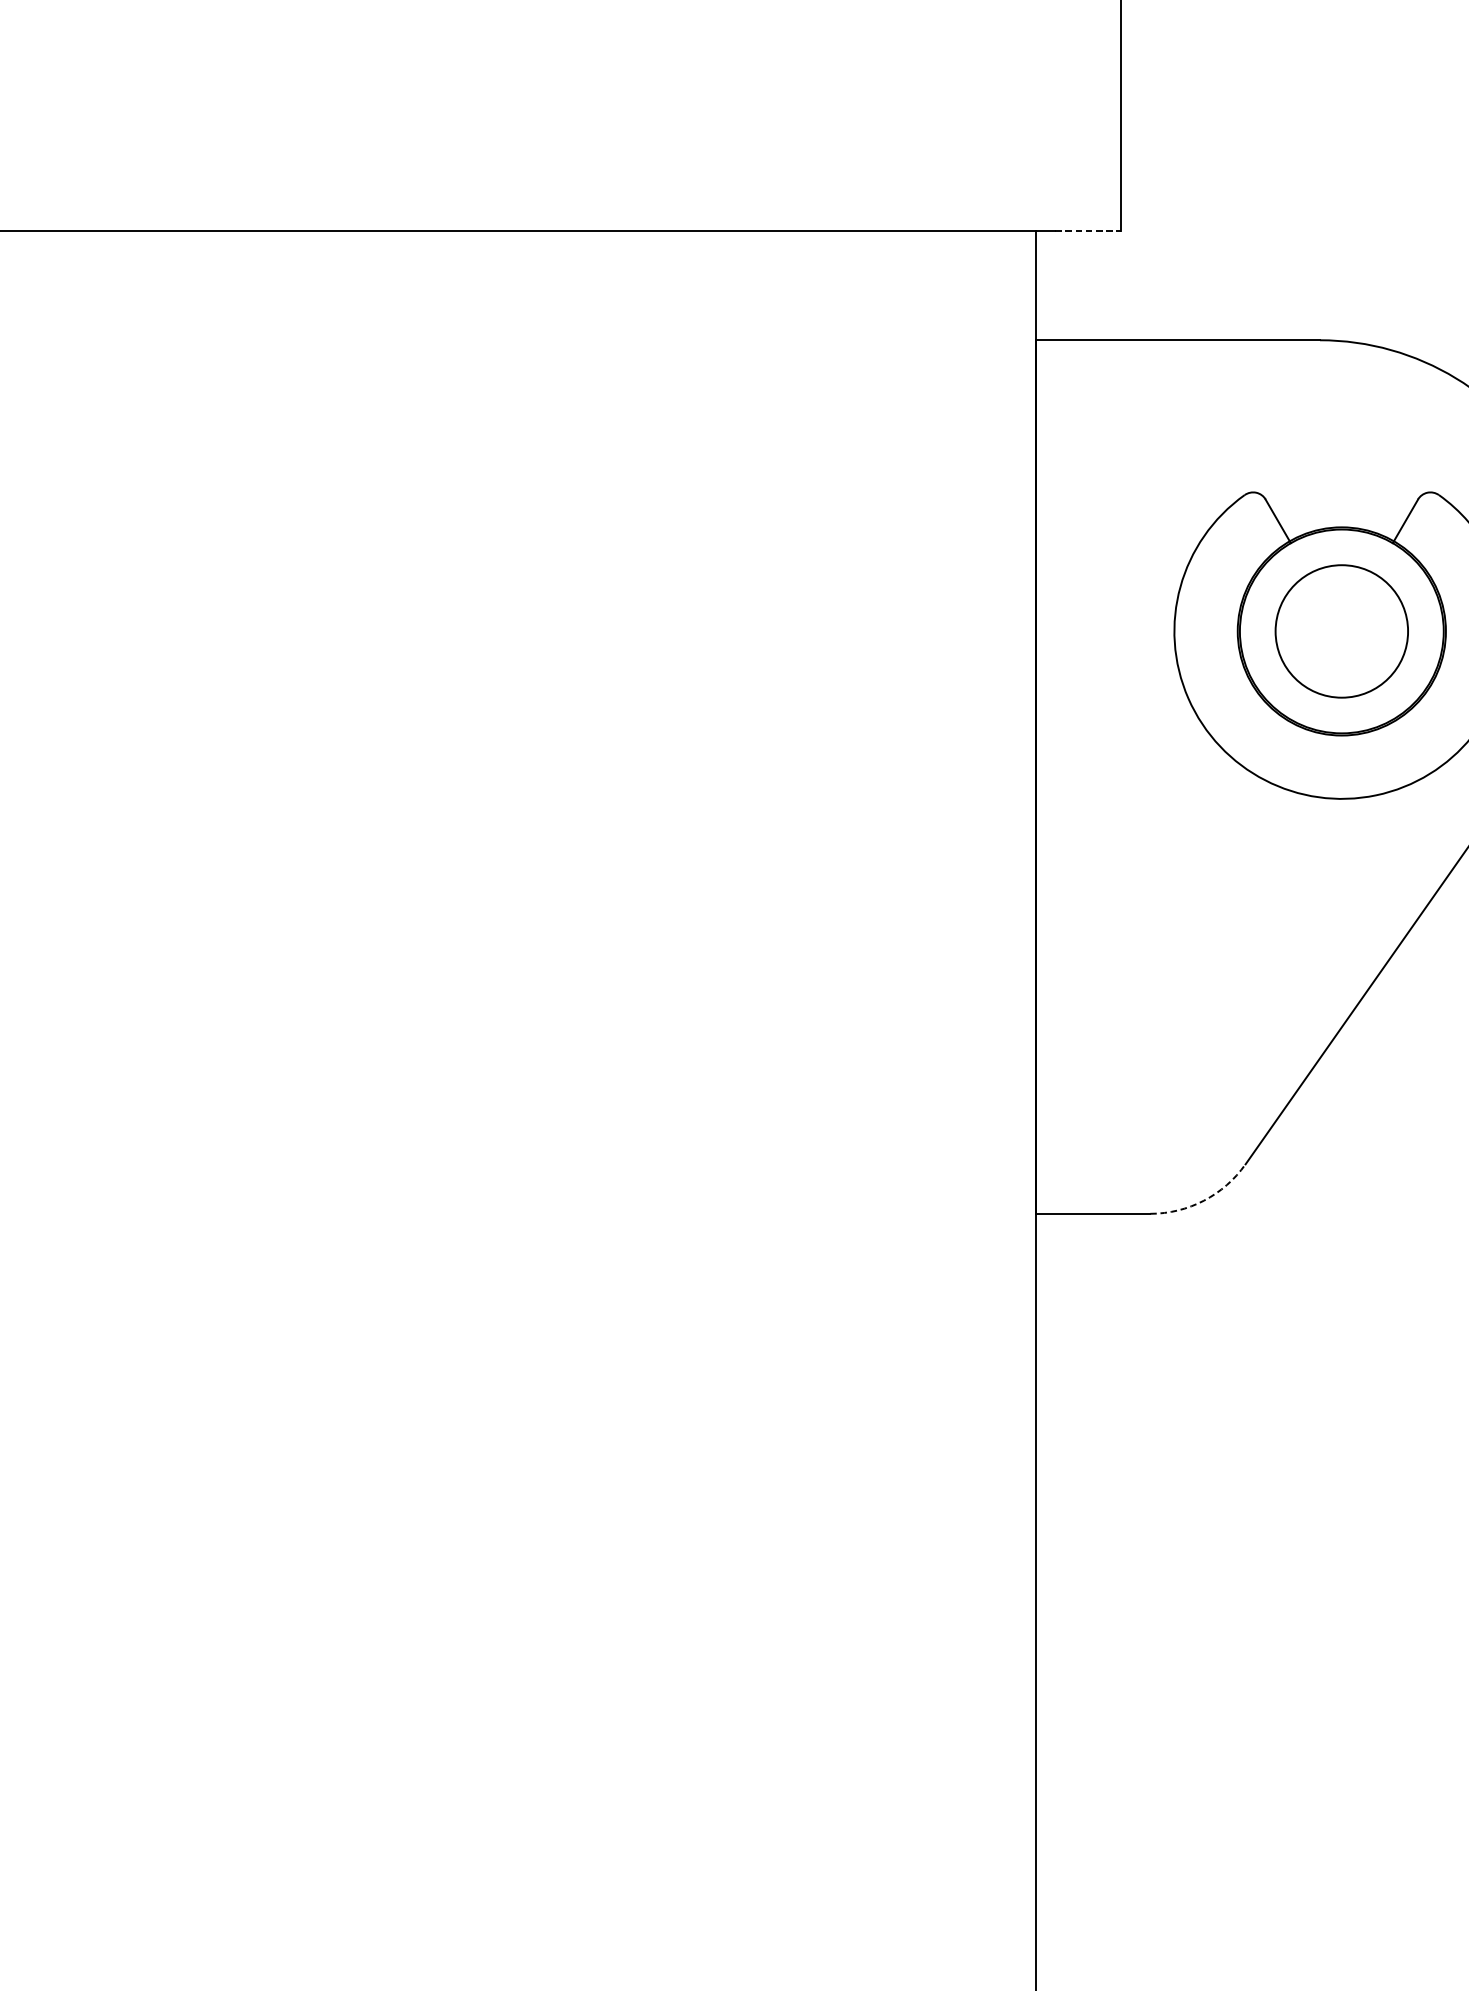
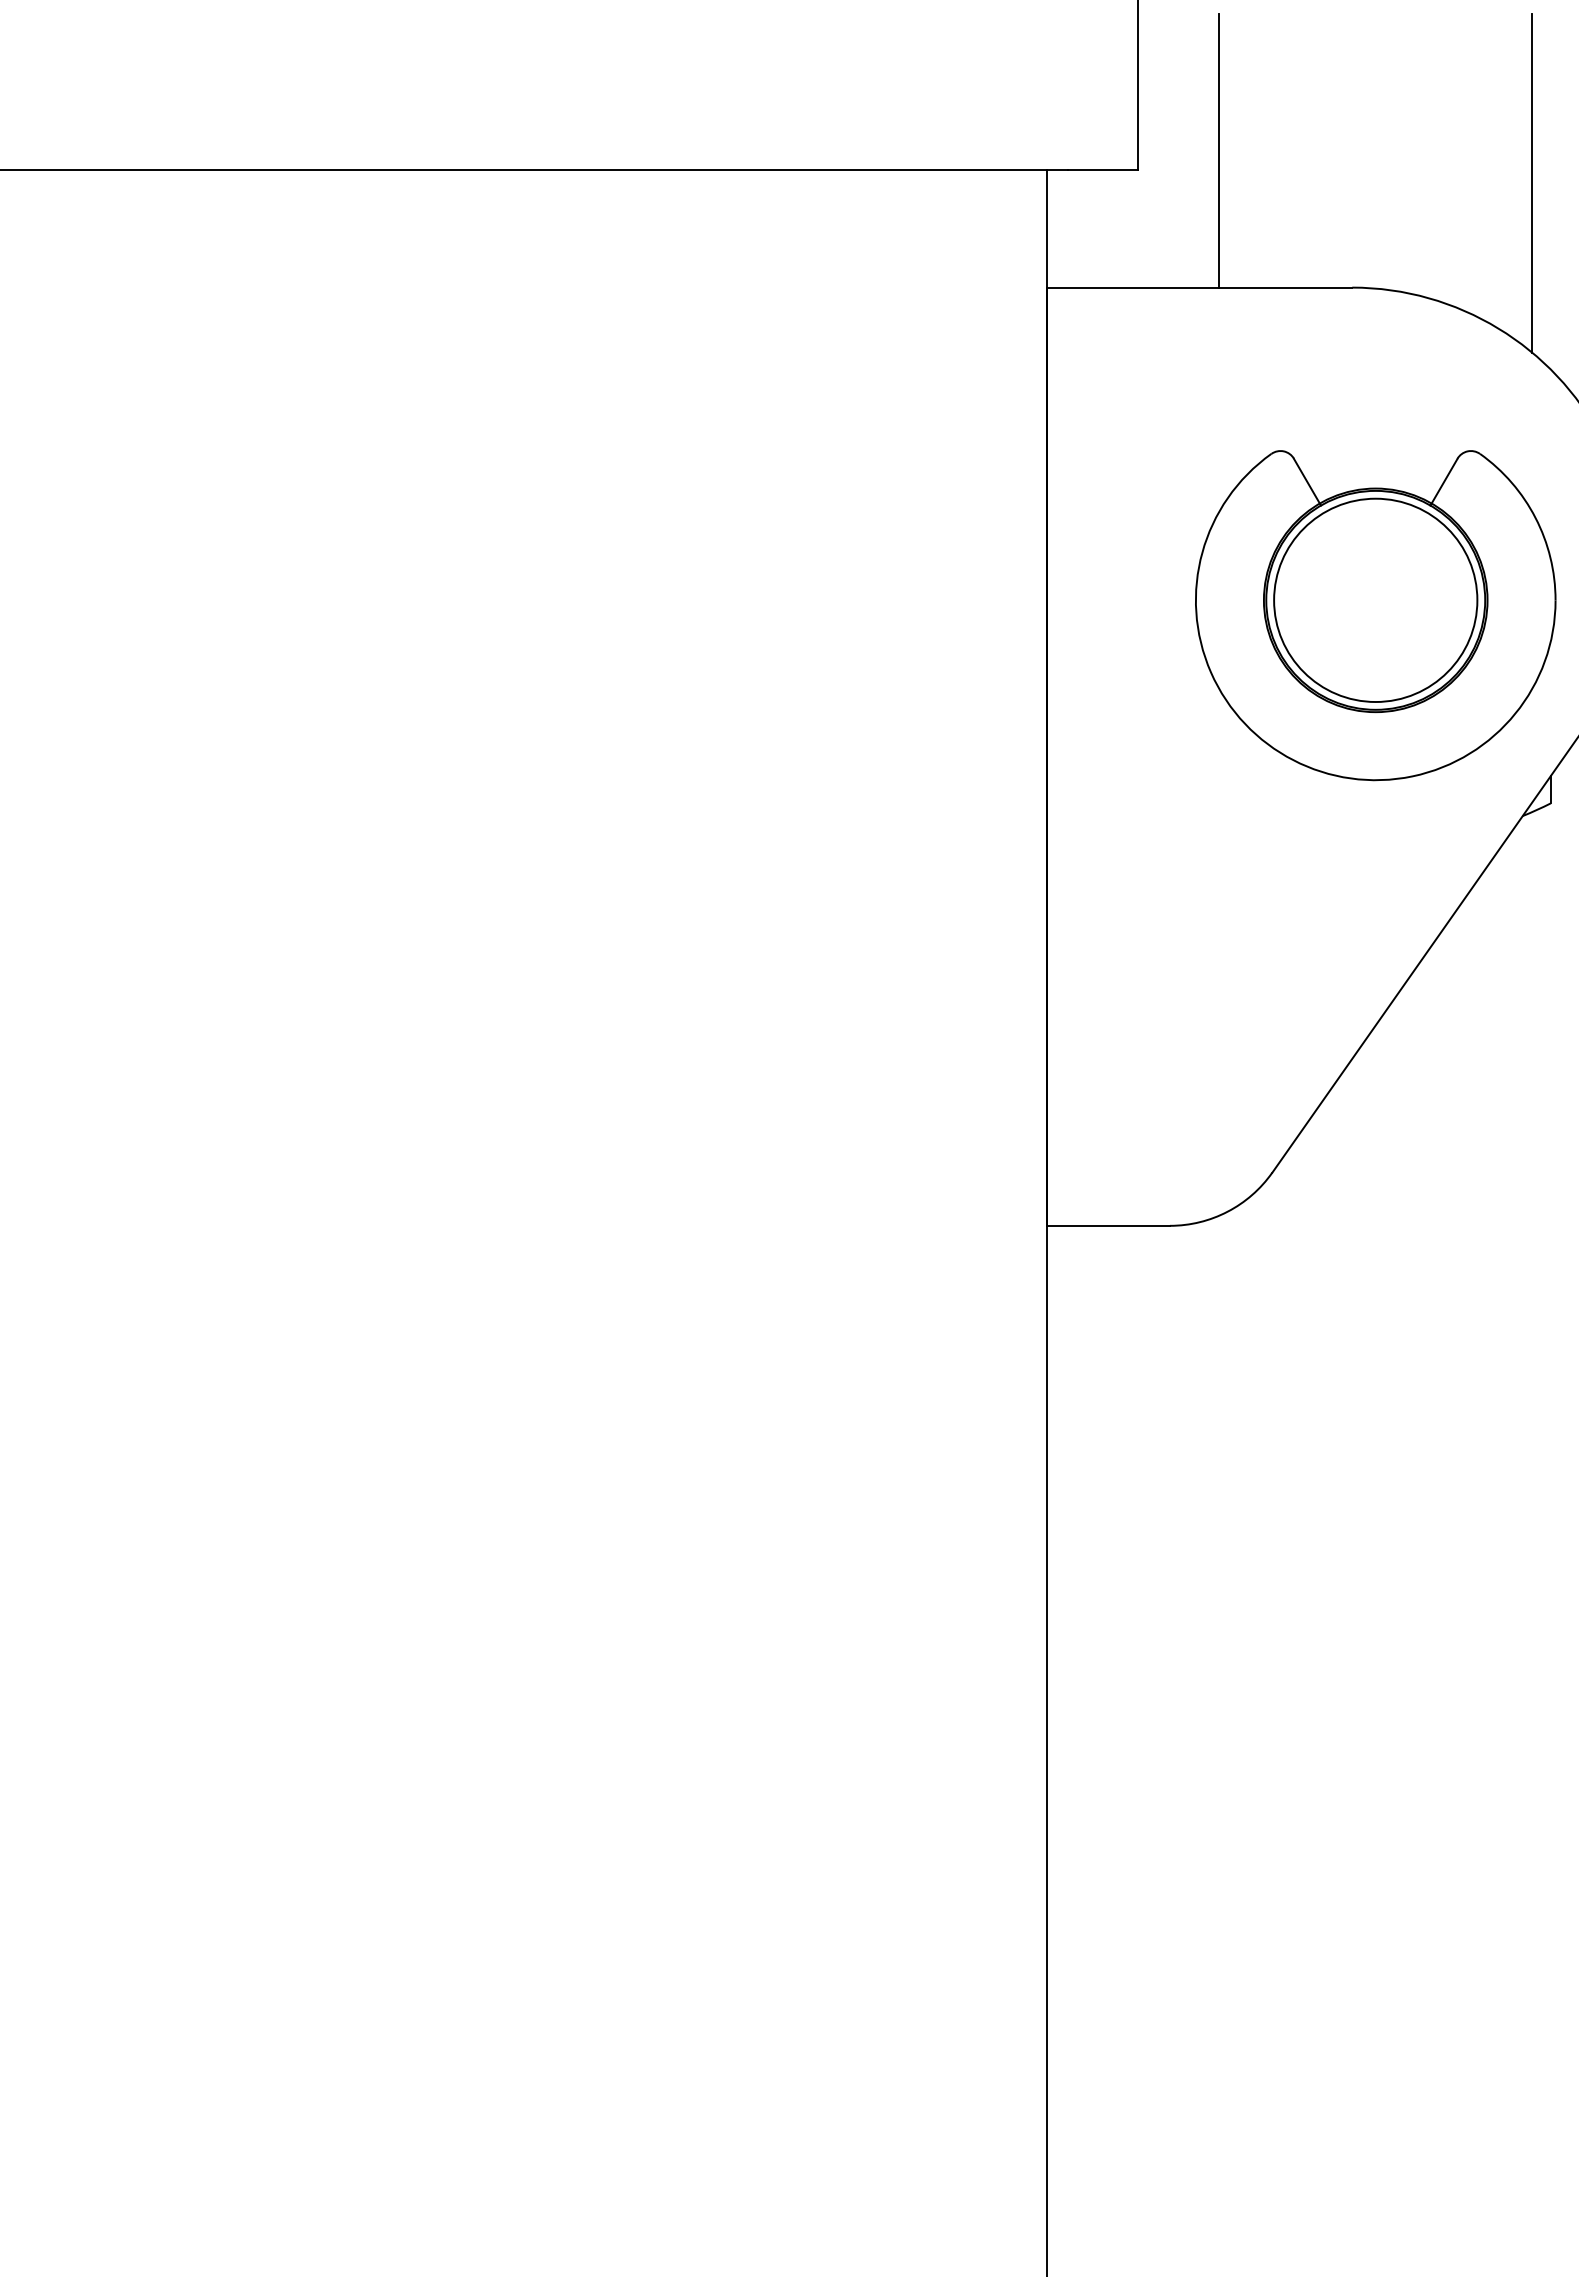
line: (1196, 212) -> (1219, 150), added
line: (1088, 231) -> (1103, 170), dashed -> solid
circle: (1341, 631) -> (1375, 600), size x1.43
arc: (1203, 1200) -> (1227, 1211), dashed -> solid

